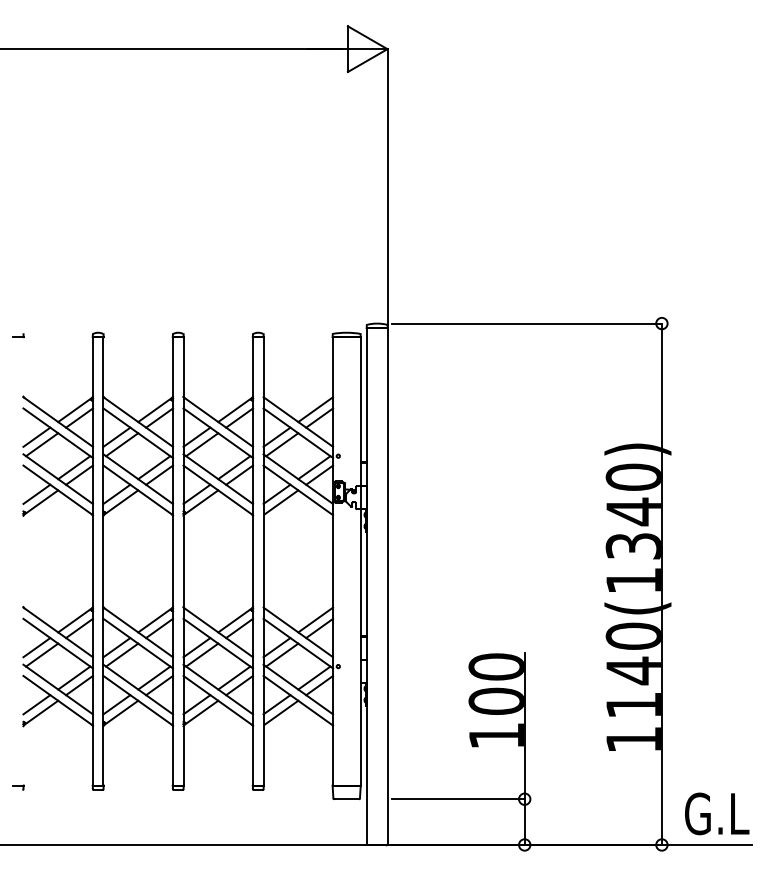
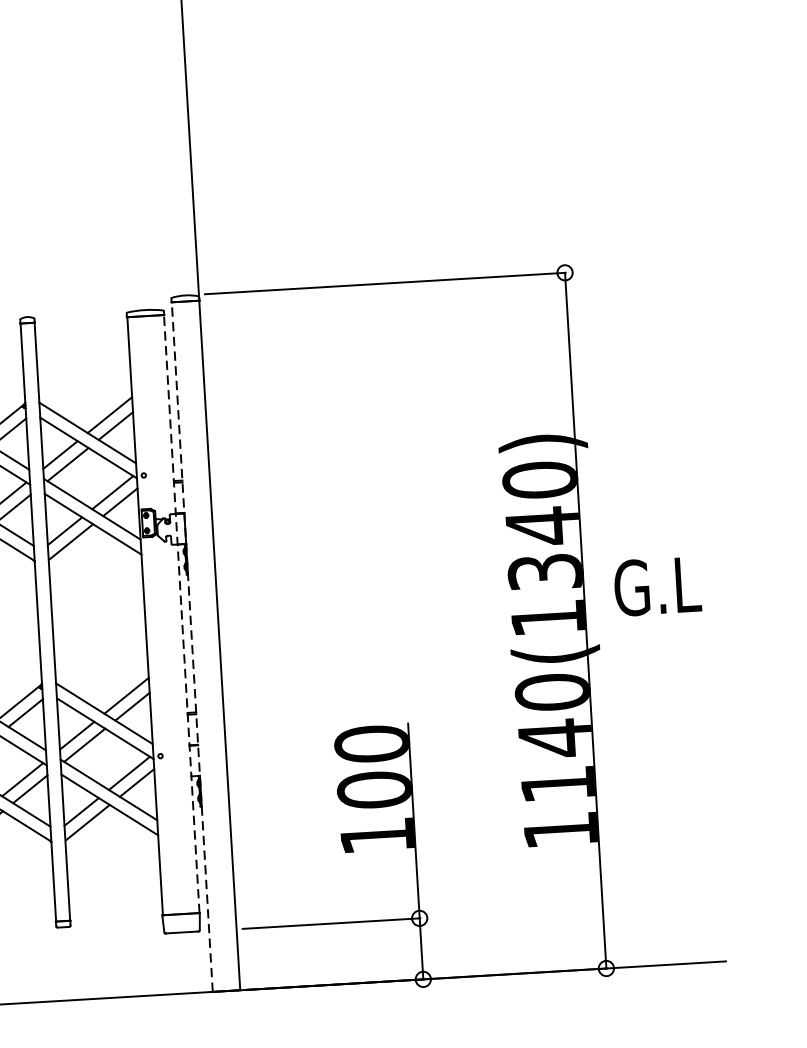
line: (360, 560) -> (181, 612), solid -> dashed
line: (366, 586) -> (191, 647), solid -> dashed
text: (717, 813) -> (658, 585), moved

